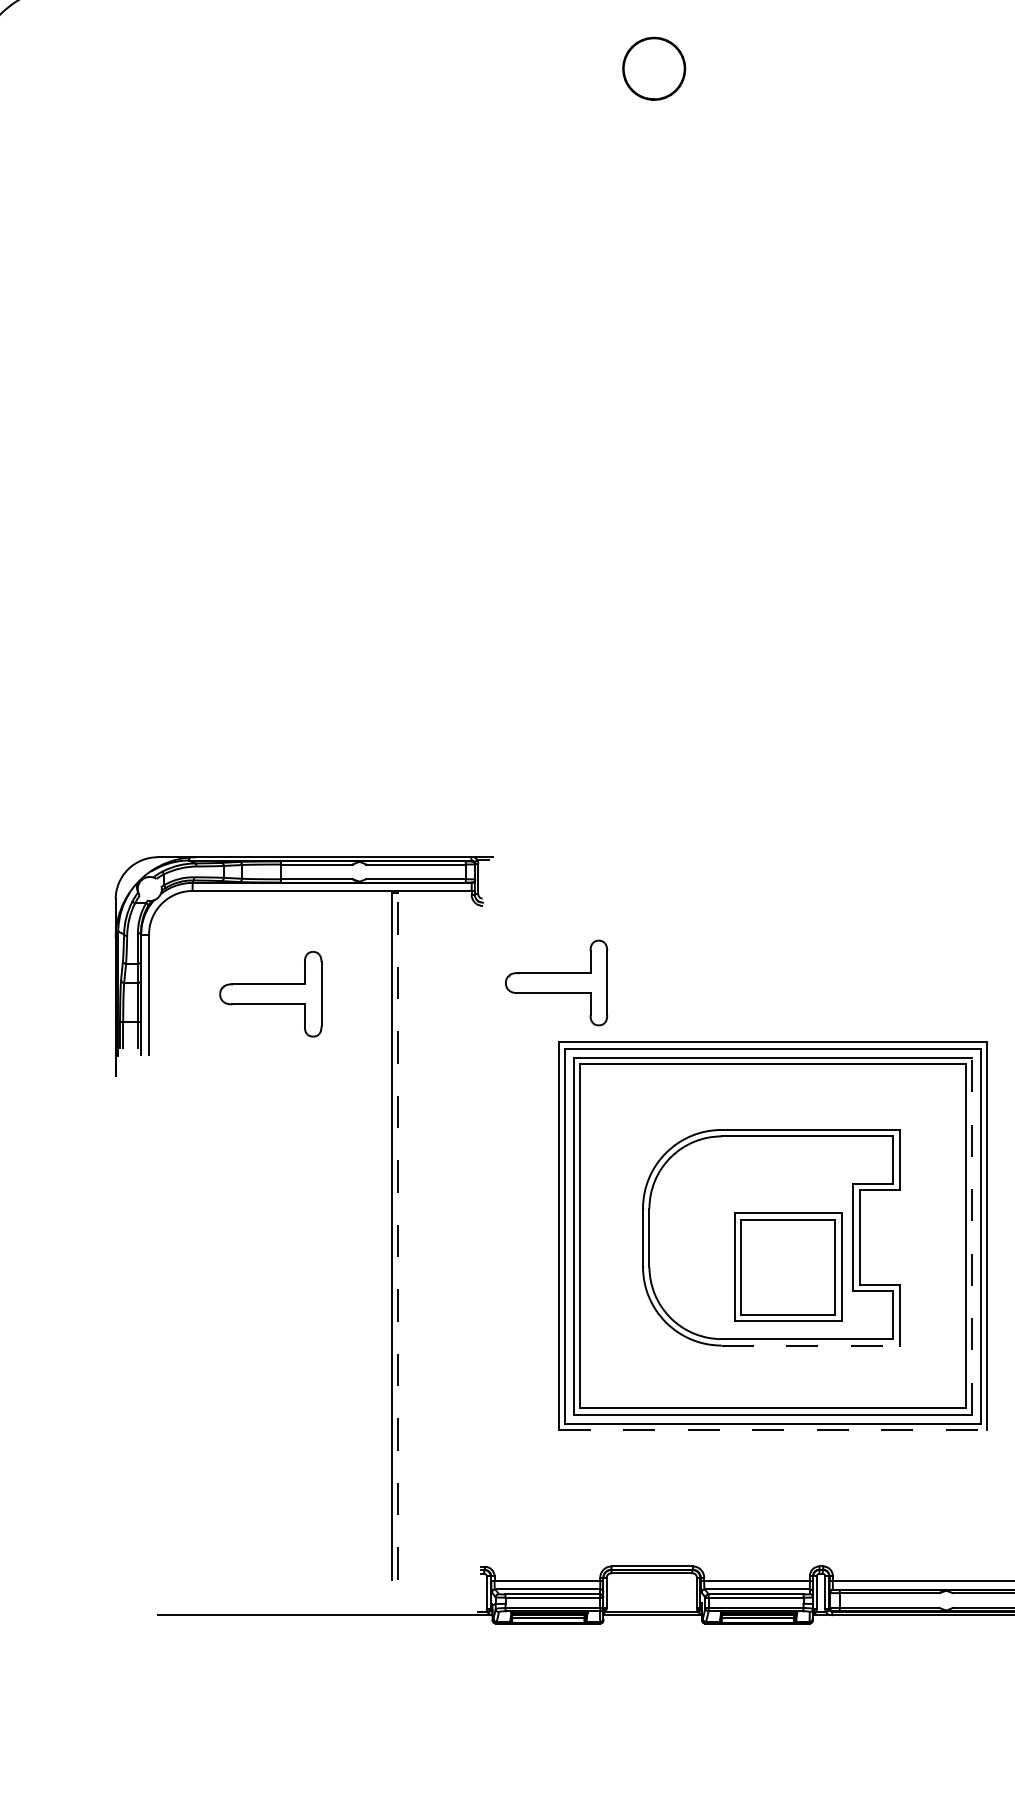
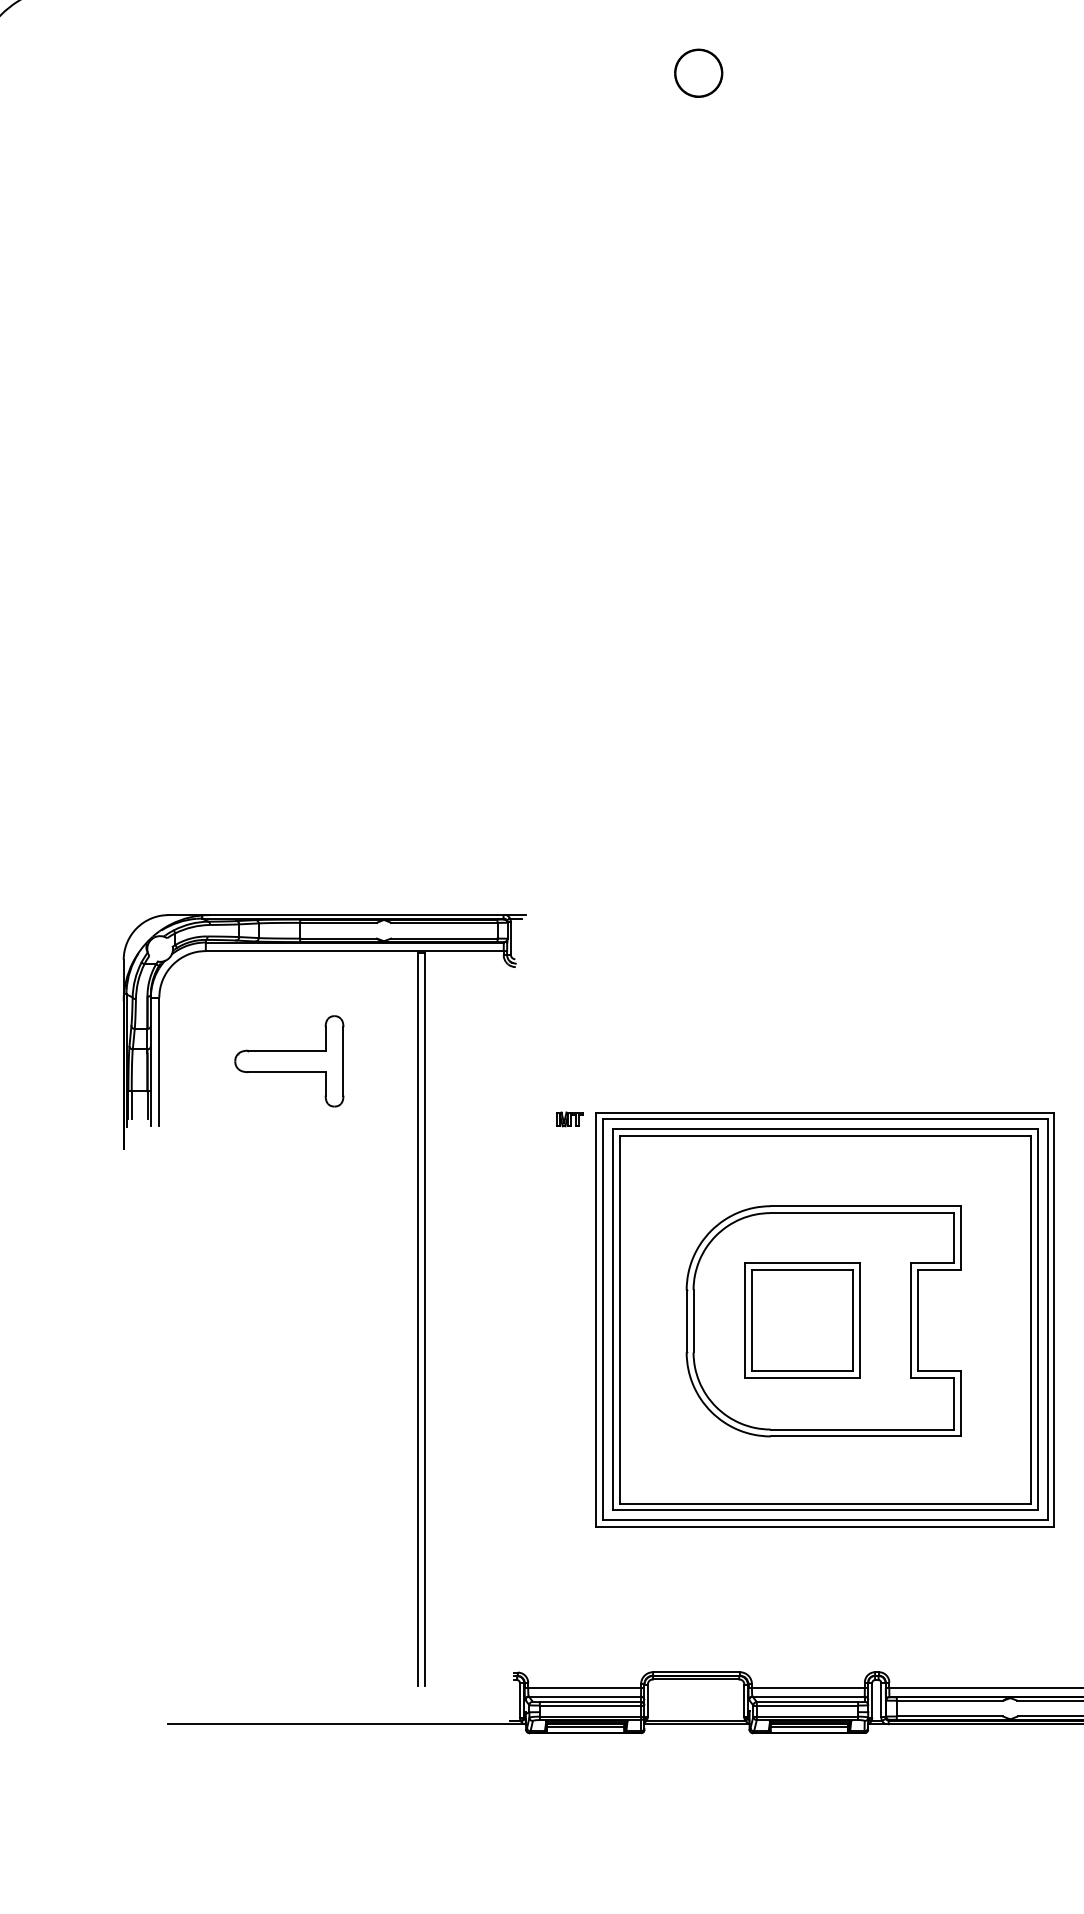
part: (654, 67) -> (698, 72), size x0.71
part: (556, 983) -> (594, 1049), removed
part: (533, 1048) -> (569, 1119), added
line: (398, 1236) -> (425, 1319), dashed -> solid
line: (971, 1236) -> (1037, 1319), dashed -> solid
part: (788, 1266) -> (802, 1320), moved
line: (810, 1345) -> (865, 1436), dashed -> solid
line: (773, 1429) -> (825, 1526), dashed -> solid

